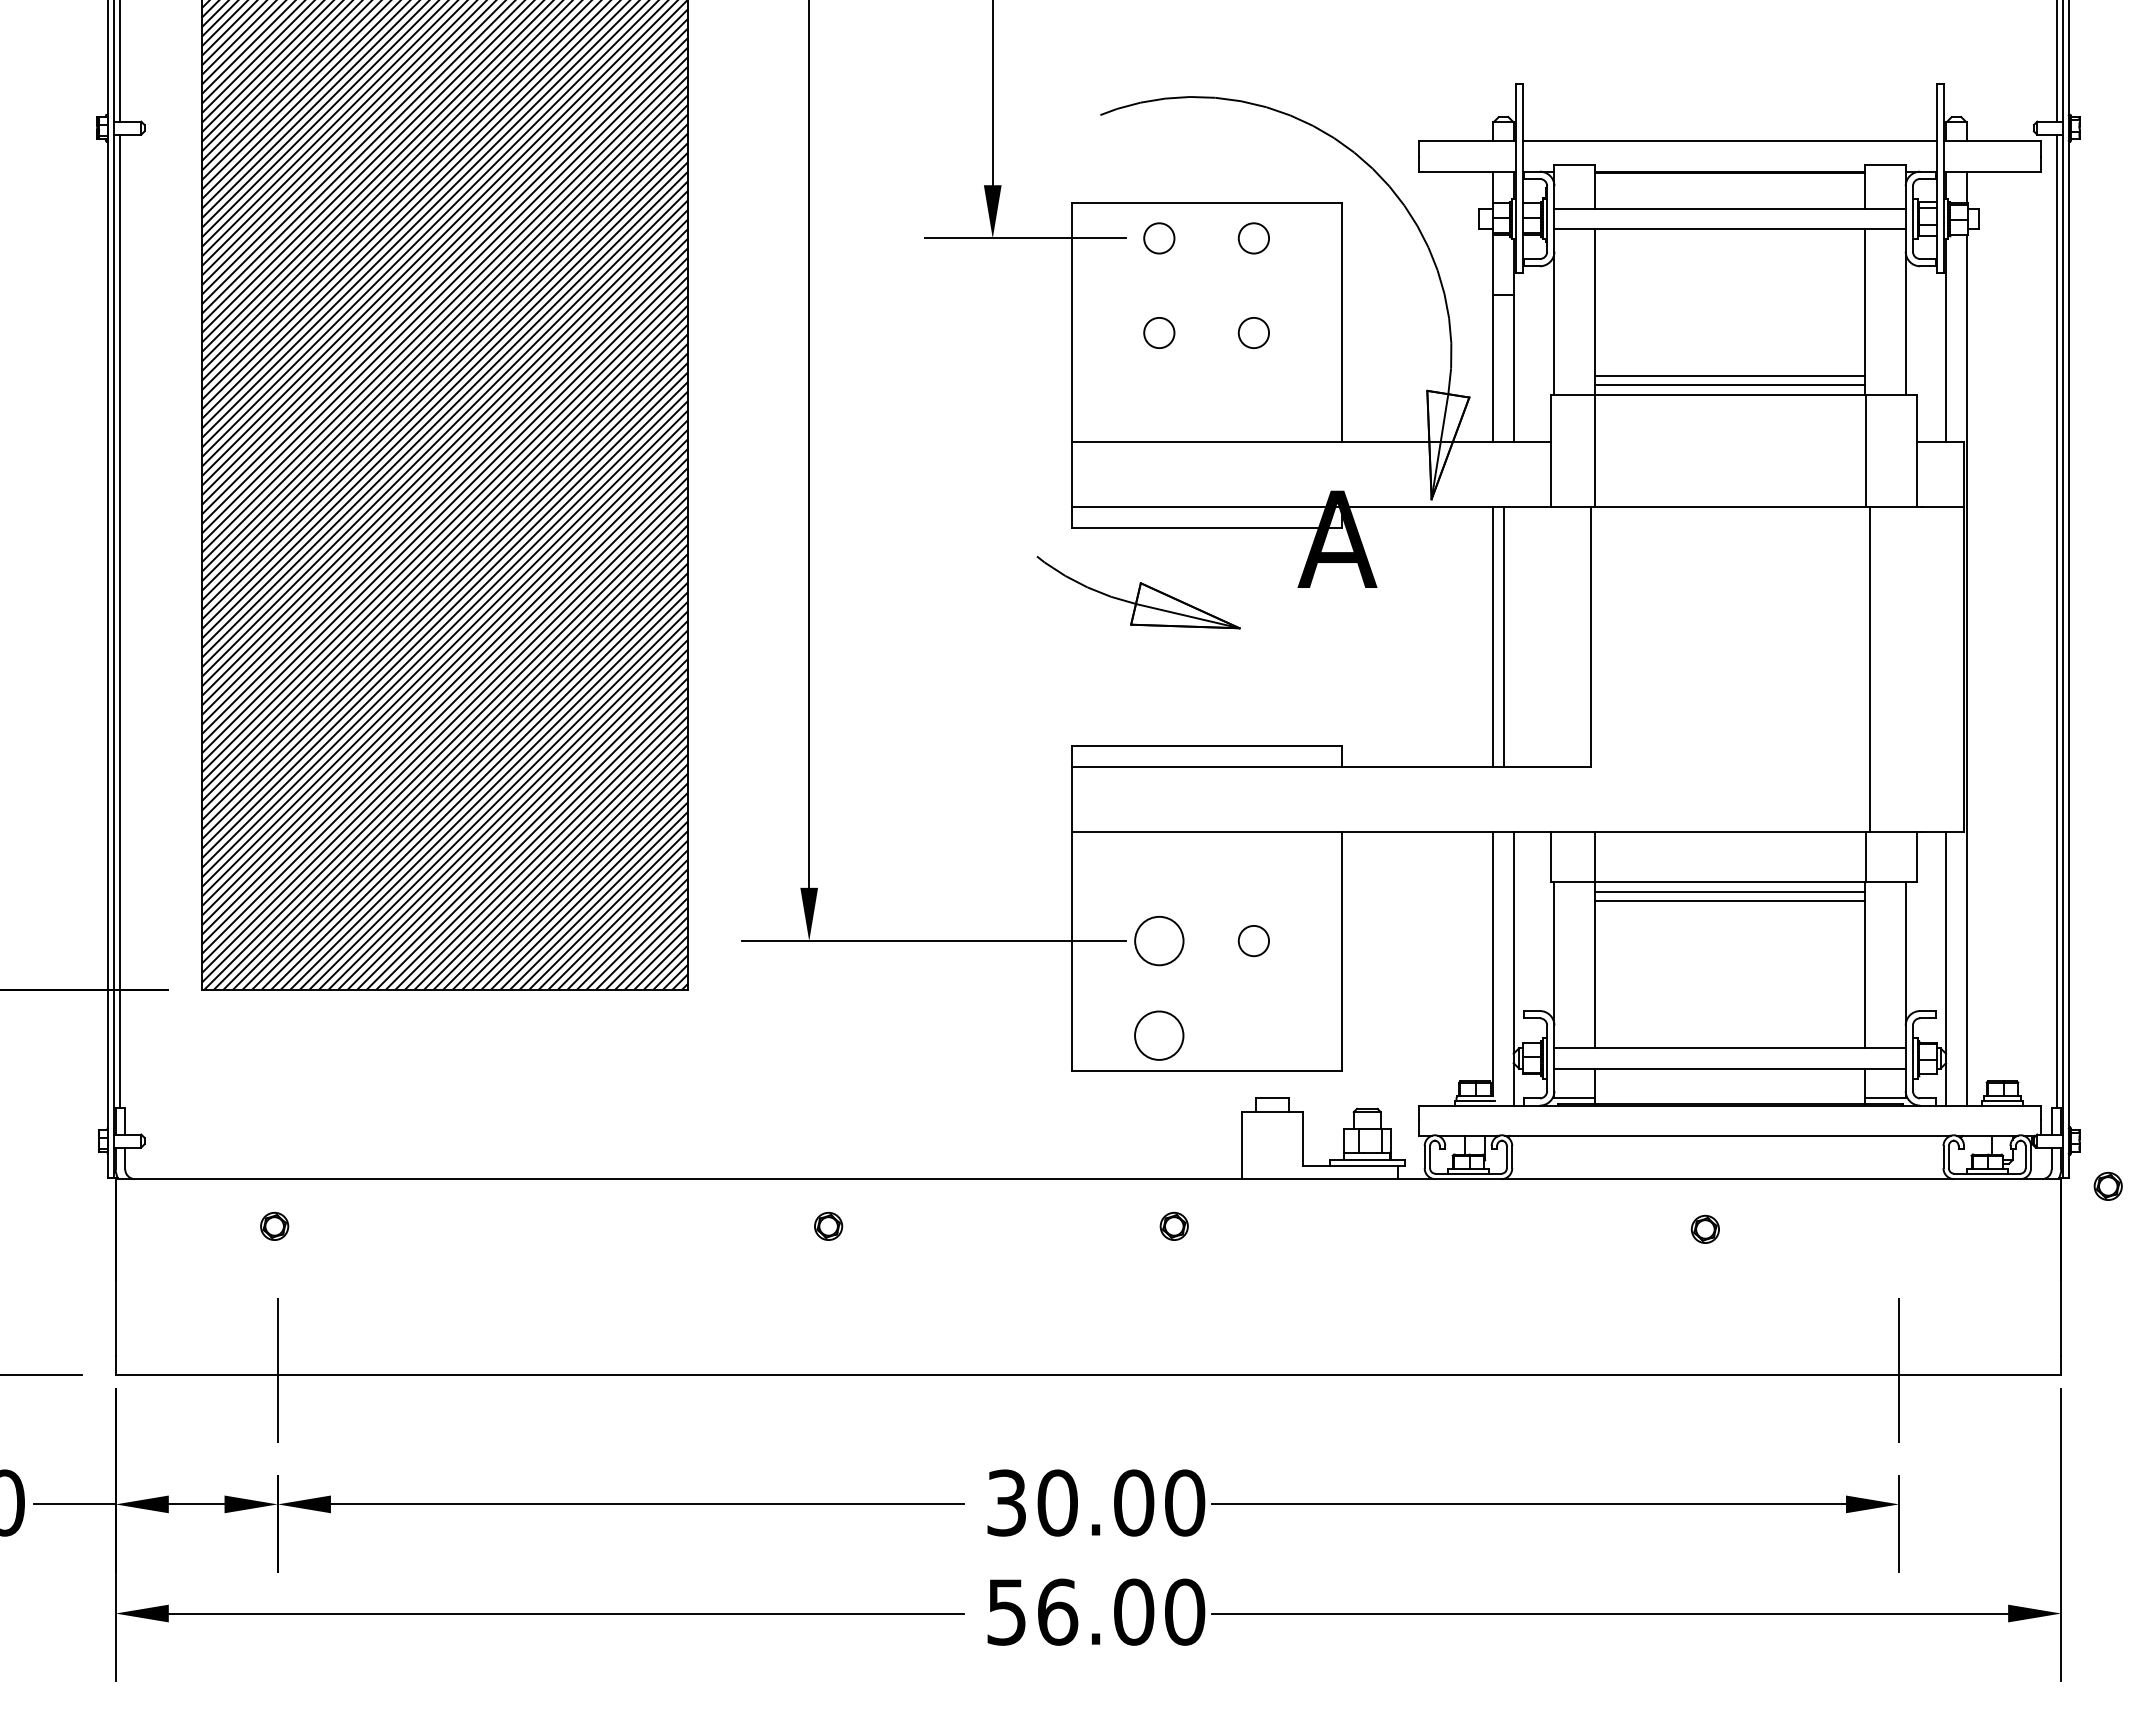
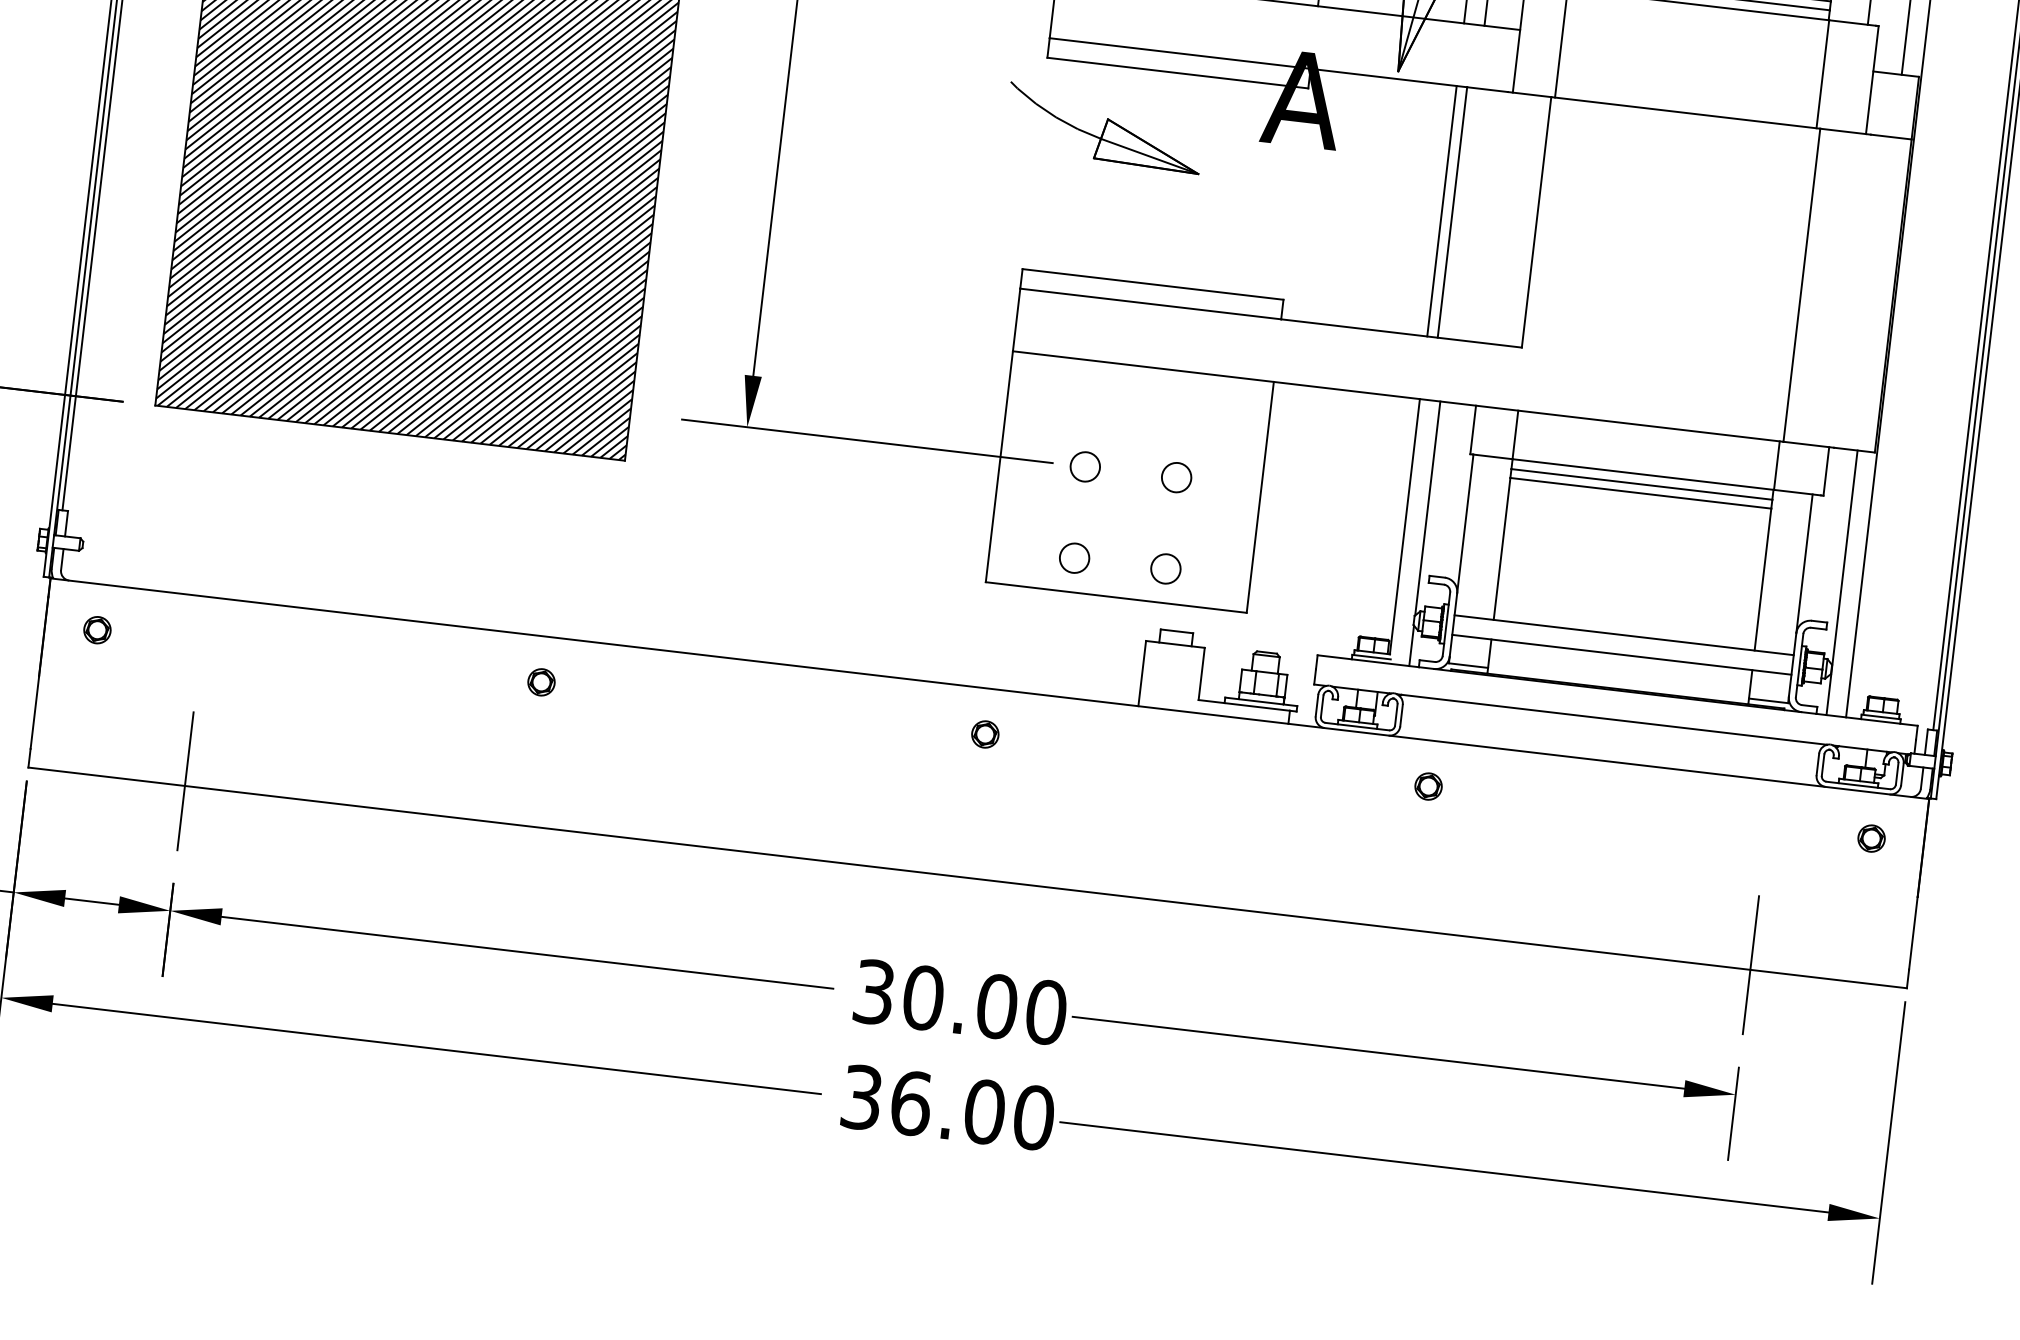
circle: (1159, 940) -> (1085, 466), size x0.62
circle: (1159, 1035) -> (1074, 558), size x0.62
circle: (1253, 1035) -> (1165, 568), added
part: (2107, 1185) -> (1870, 837), moved
part: (274, 1225) -> (97, 629), moved
part: (828, 1225) -> (541, 681), moved
part: (1173, 1225) -> (984, 733), moved
part: (1704, 1228) -> (1427, 785), moved
text: (1006, 1611) -> (861, 1096), 56.00 -> 36.00

